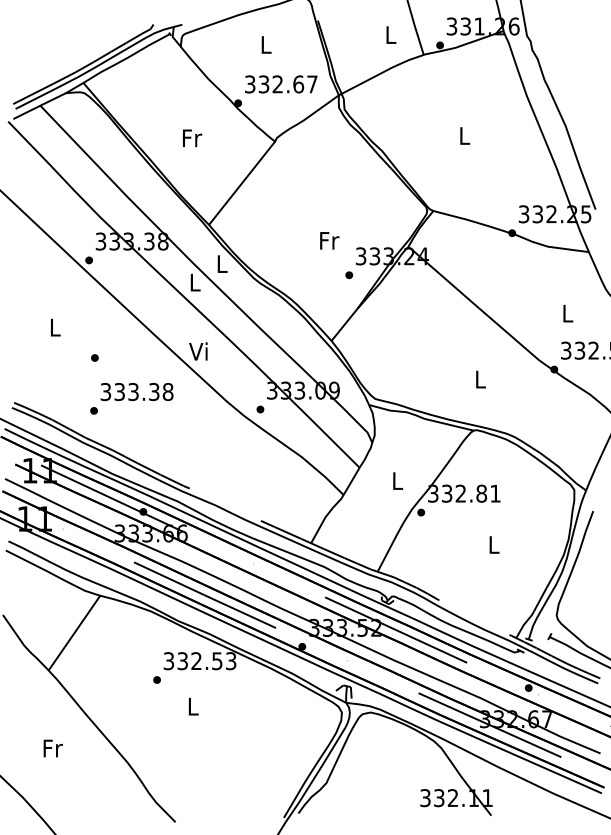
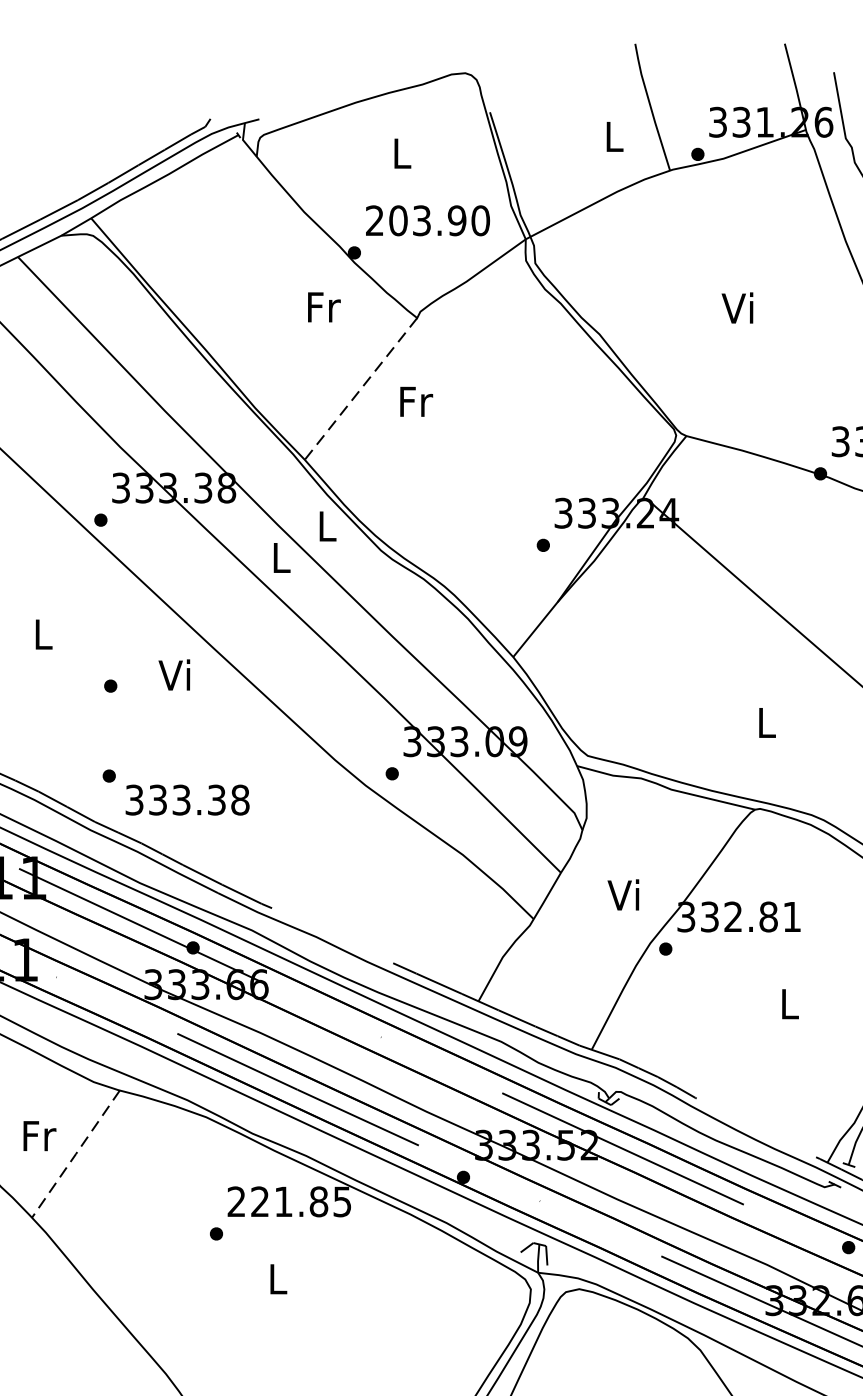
text: (281, 84) -> (428, 220), 332.67 -> 203.90
text: (463, 135) -> (737, 307), L -> Vi
text: (192, 138) -> (324, 307), moved
line: (242, 183) -> (361, 389), solid -> dashed
text: (329, 240) -> (416, 401), moved
text: (198, 351) -> (174, 675), moved
text: (136, 392) -> (186, 800), moved
text: (396, 480) -> (623, 894), L -> Vi
line: (74, 633) -> (75, 1154), solid -> dashed
text: (199, 661) -> (288, 1202), 332.53 -> 221.85
text: (52, 748) -> (38, 1136), moved

